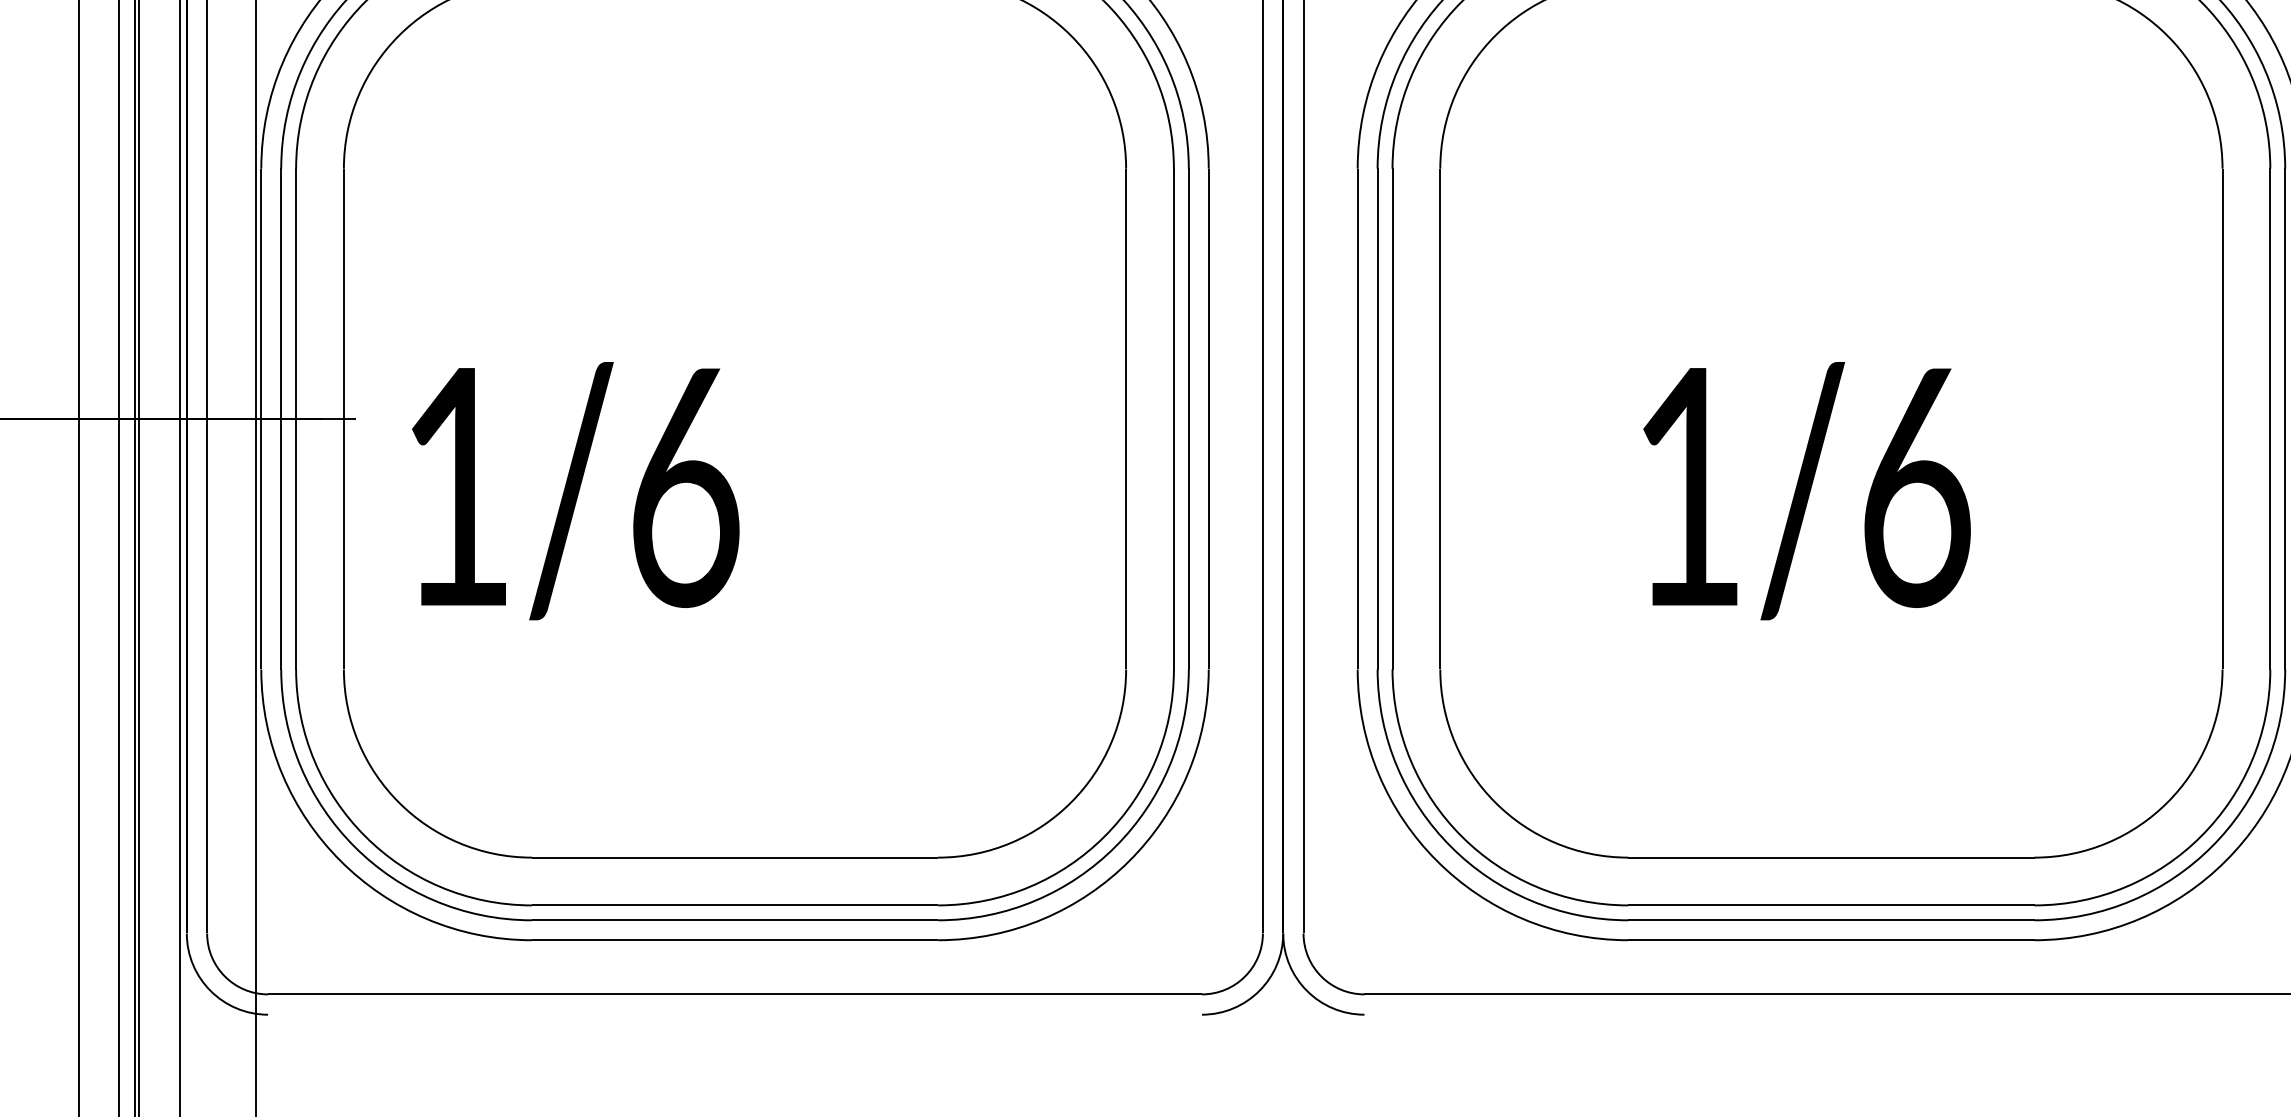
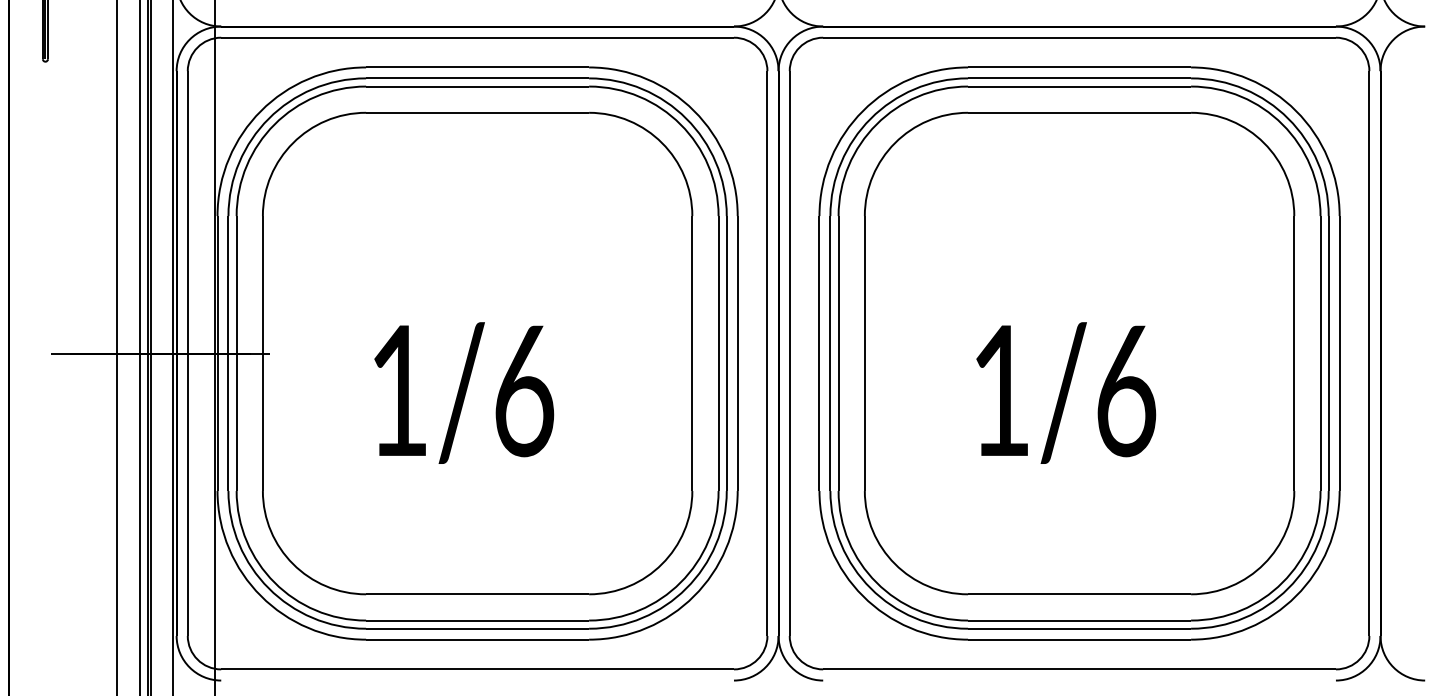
text: (576, 490) -> (464, 392), moved

